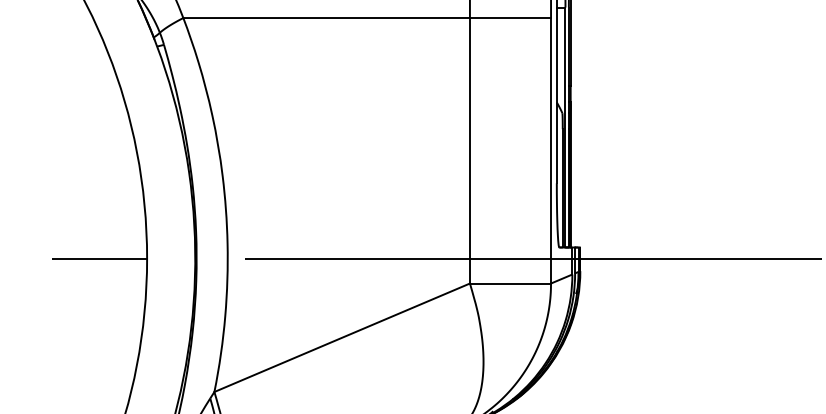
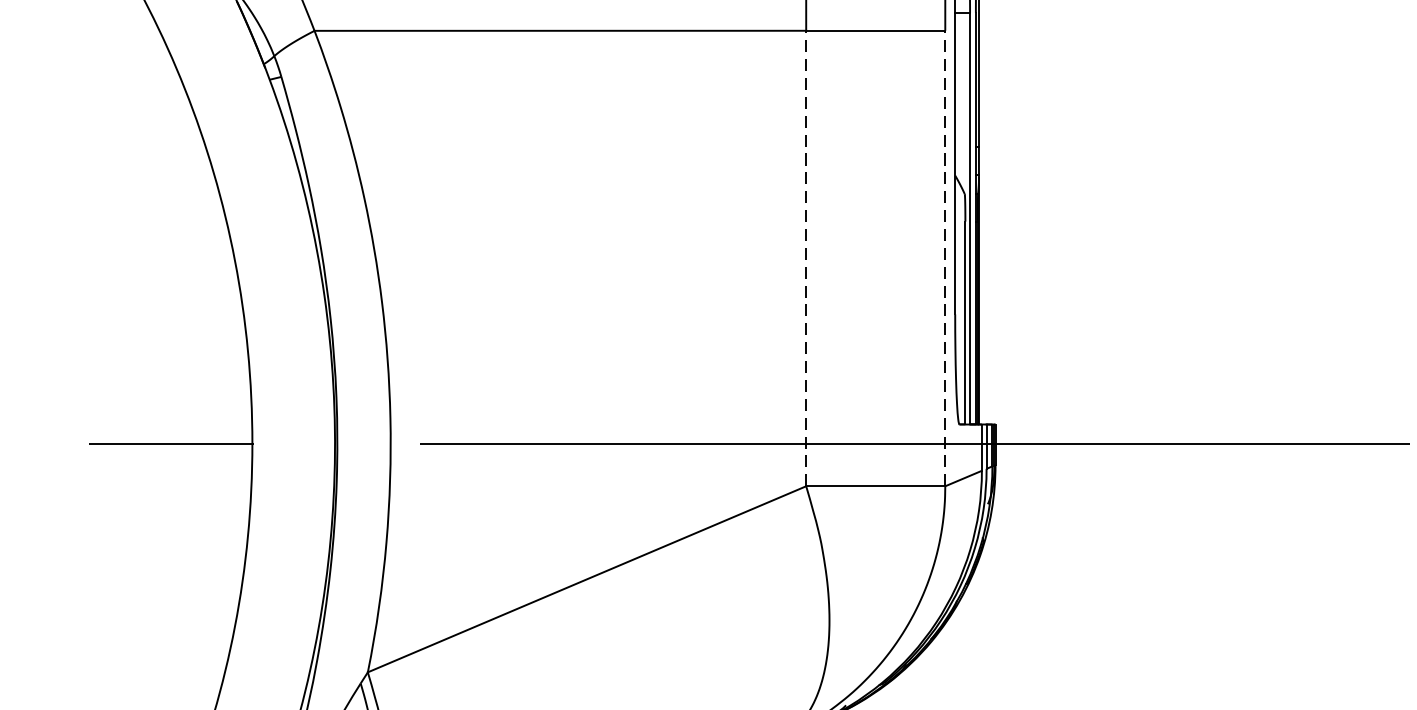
line: (469, 150) -> (805, 258), solid -> dashed
line: (551, 150) -> (946, 258), solid -> dashed

